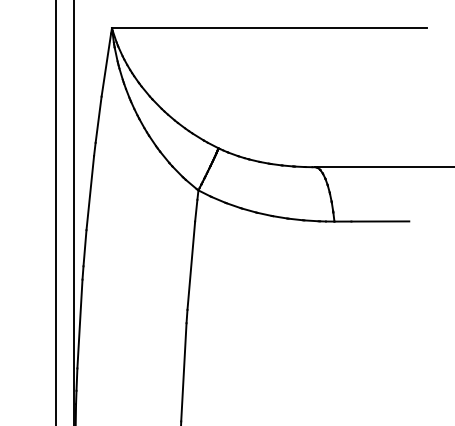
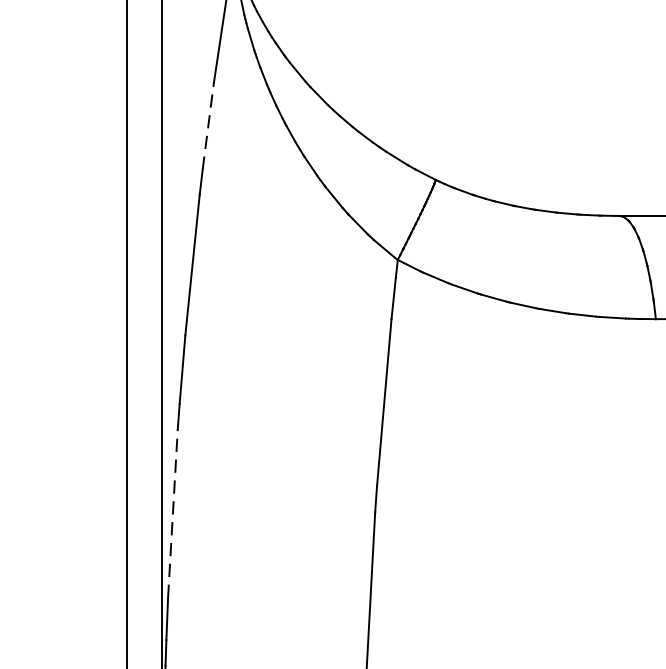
line: (98, 119) -> (208, 125), solid -> dashed
line: (79, 323) -> (172, 512), solid -> dashed

